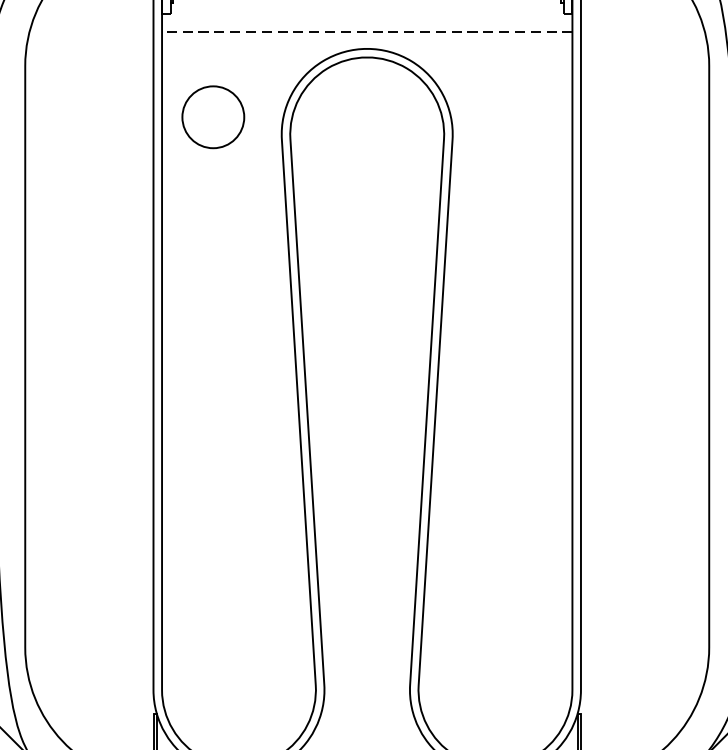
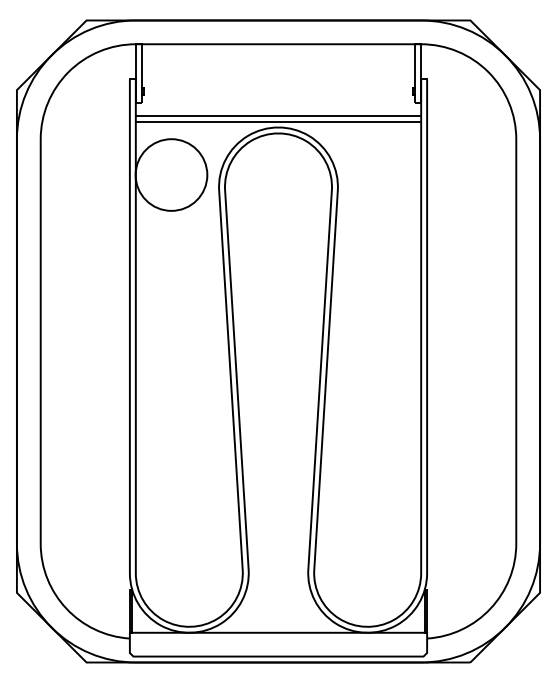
line: (367, 31) -> (278, 115), dashed -> solid
line: (367, 40) -> (278, 121), added
circle: (213, 116) -> (171, 174), size x1.67

